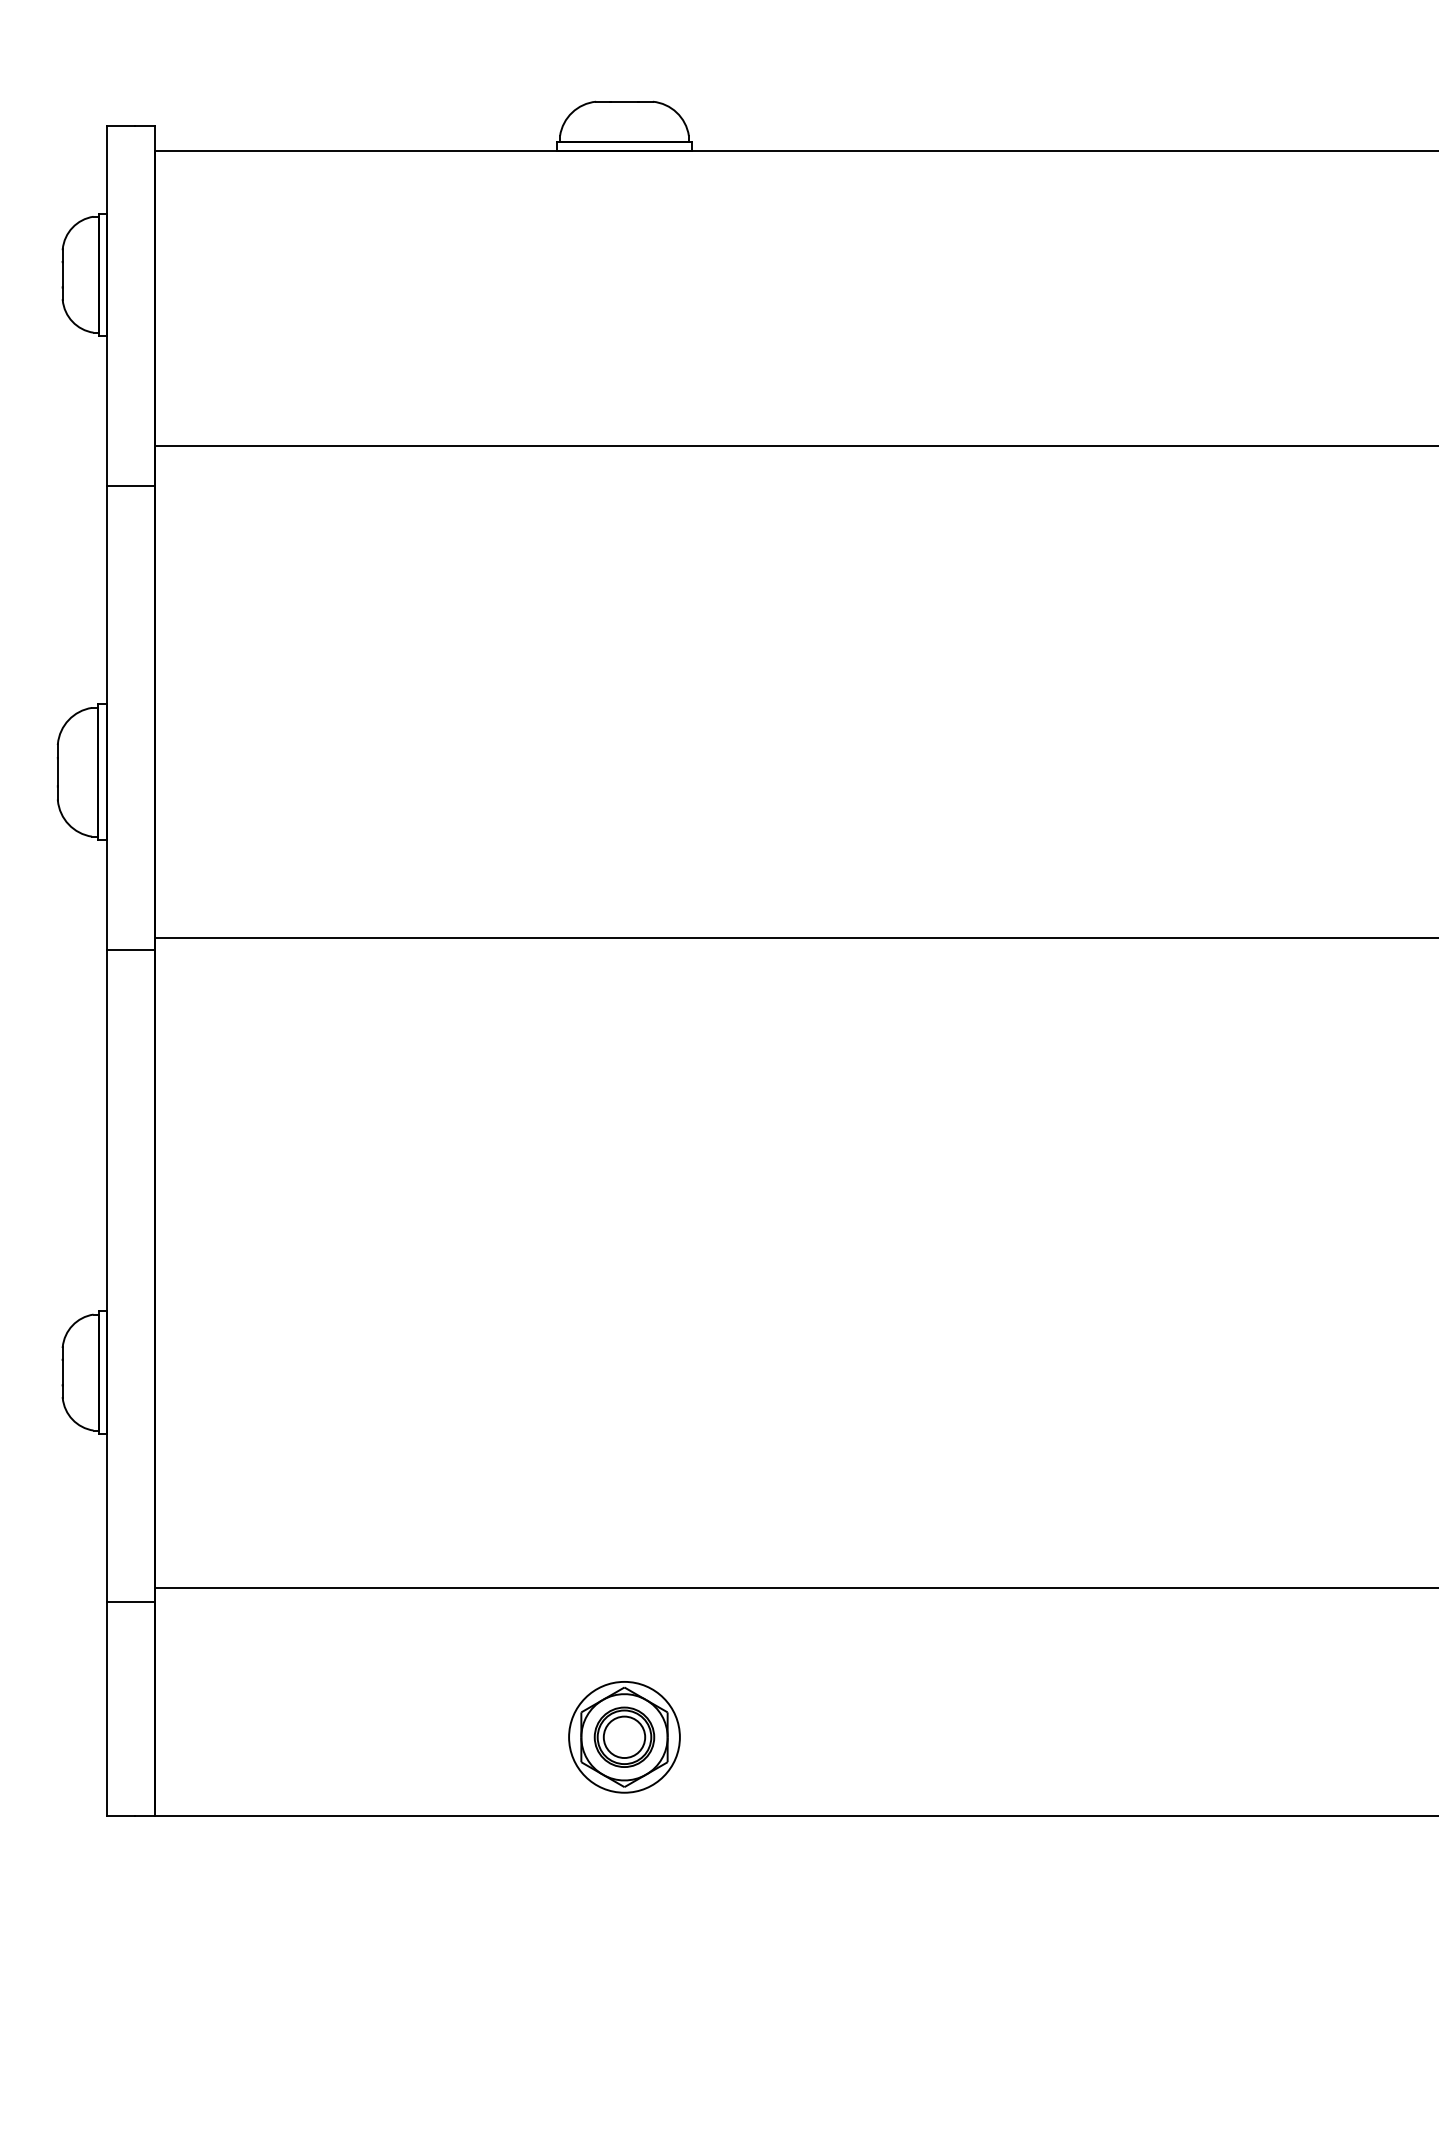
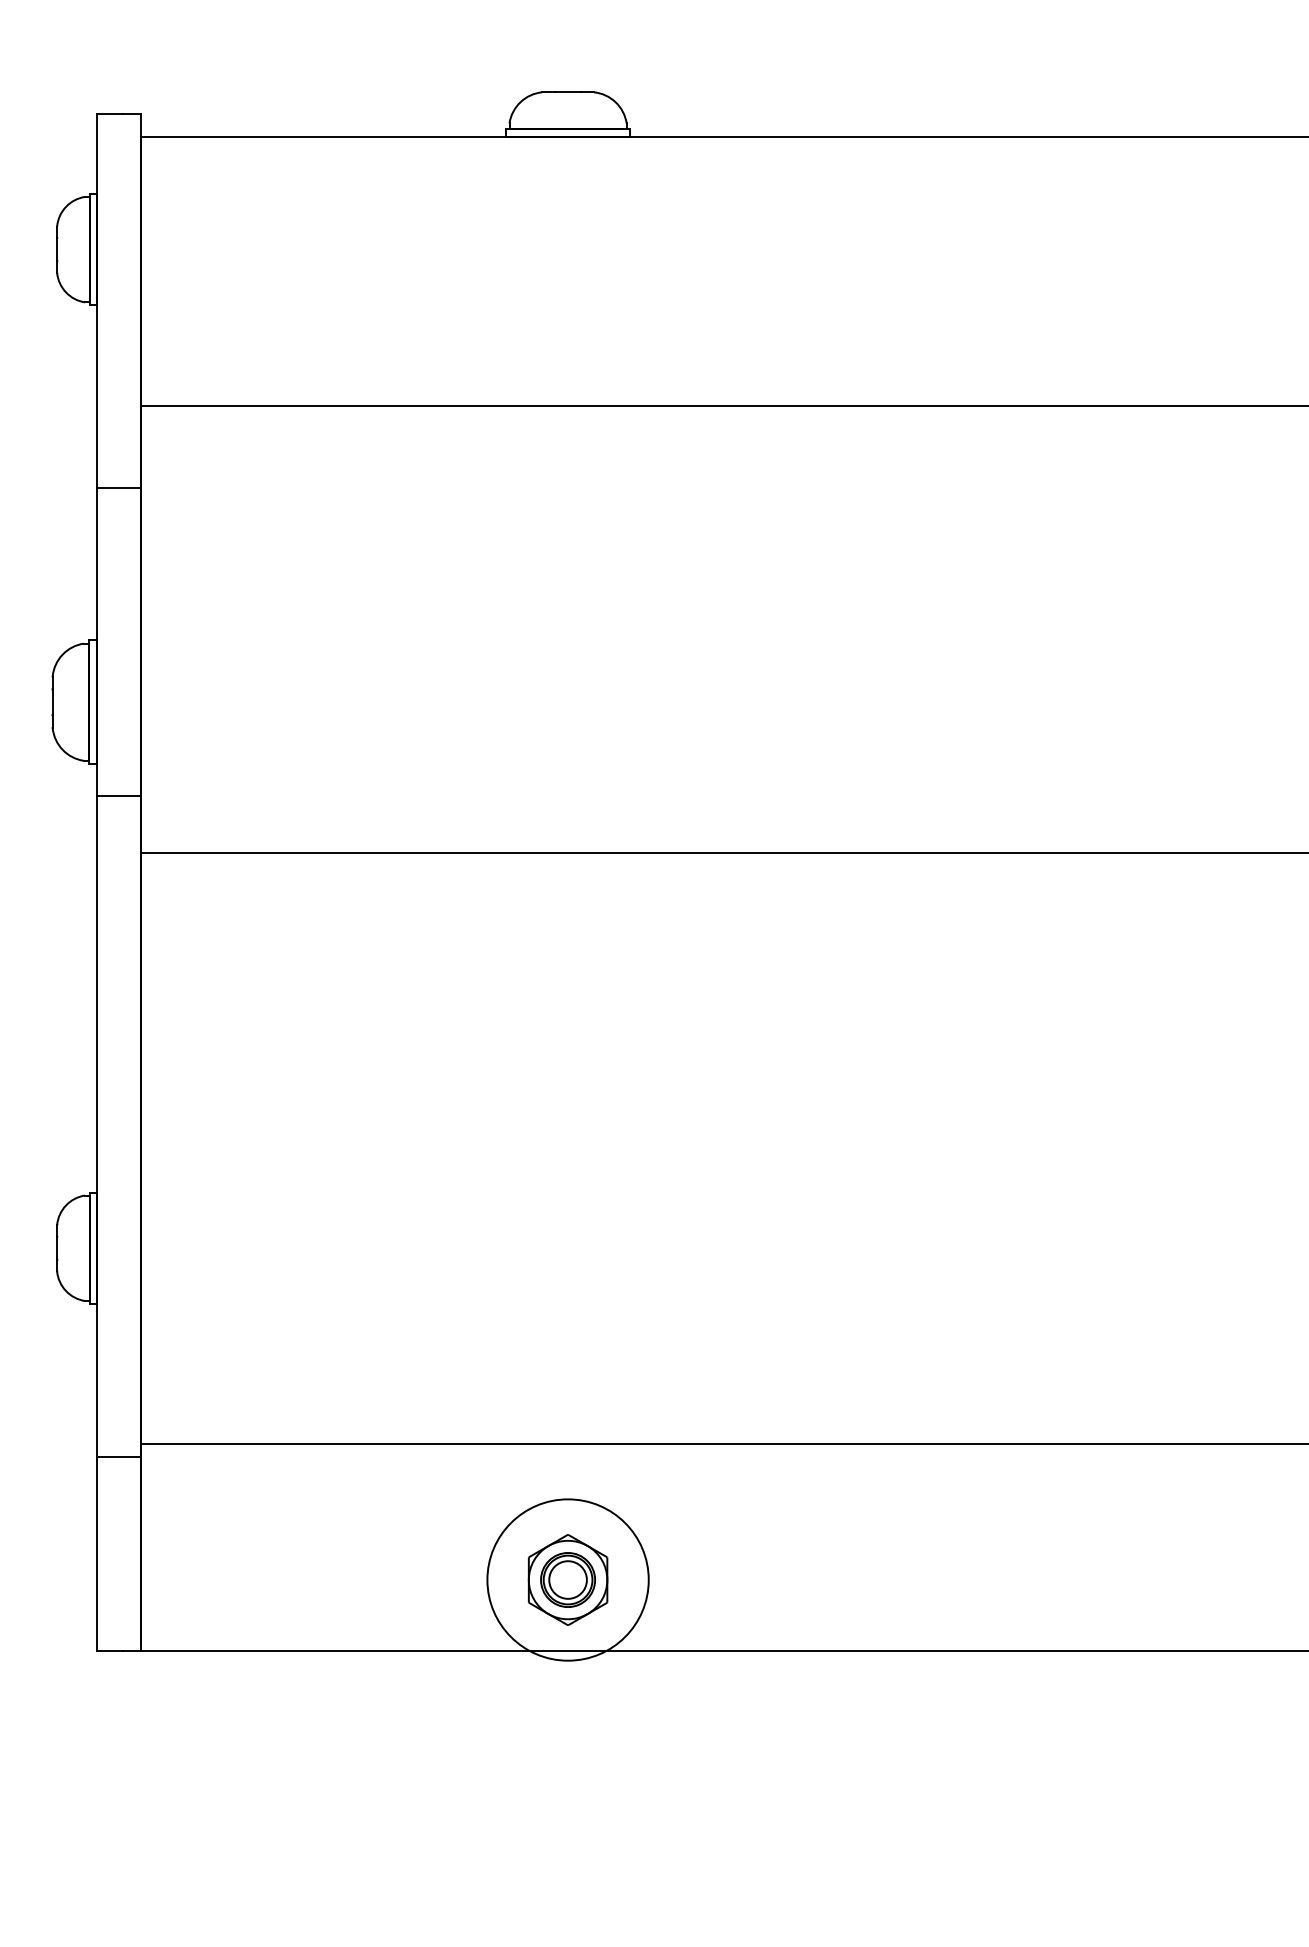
line: (130, 486) -> (118, 487), moved
line: (130, 949) -> (118, 795), moved
circle: (624, 1736) -> (568, 1579), size x1.6

